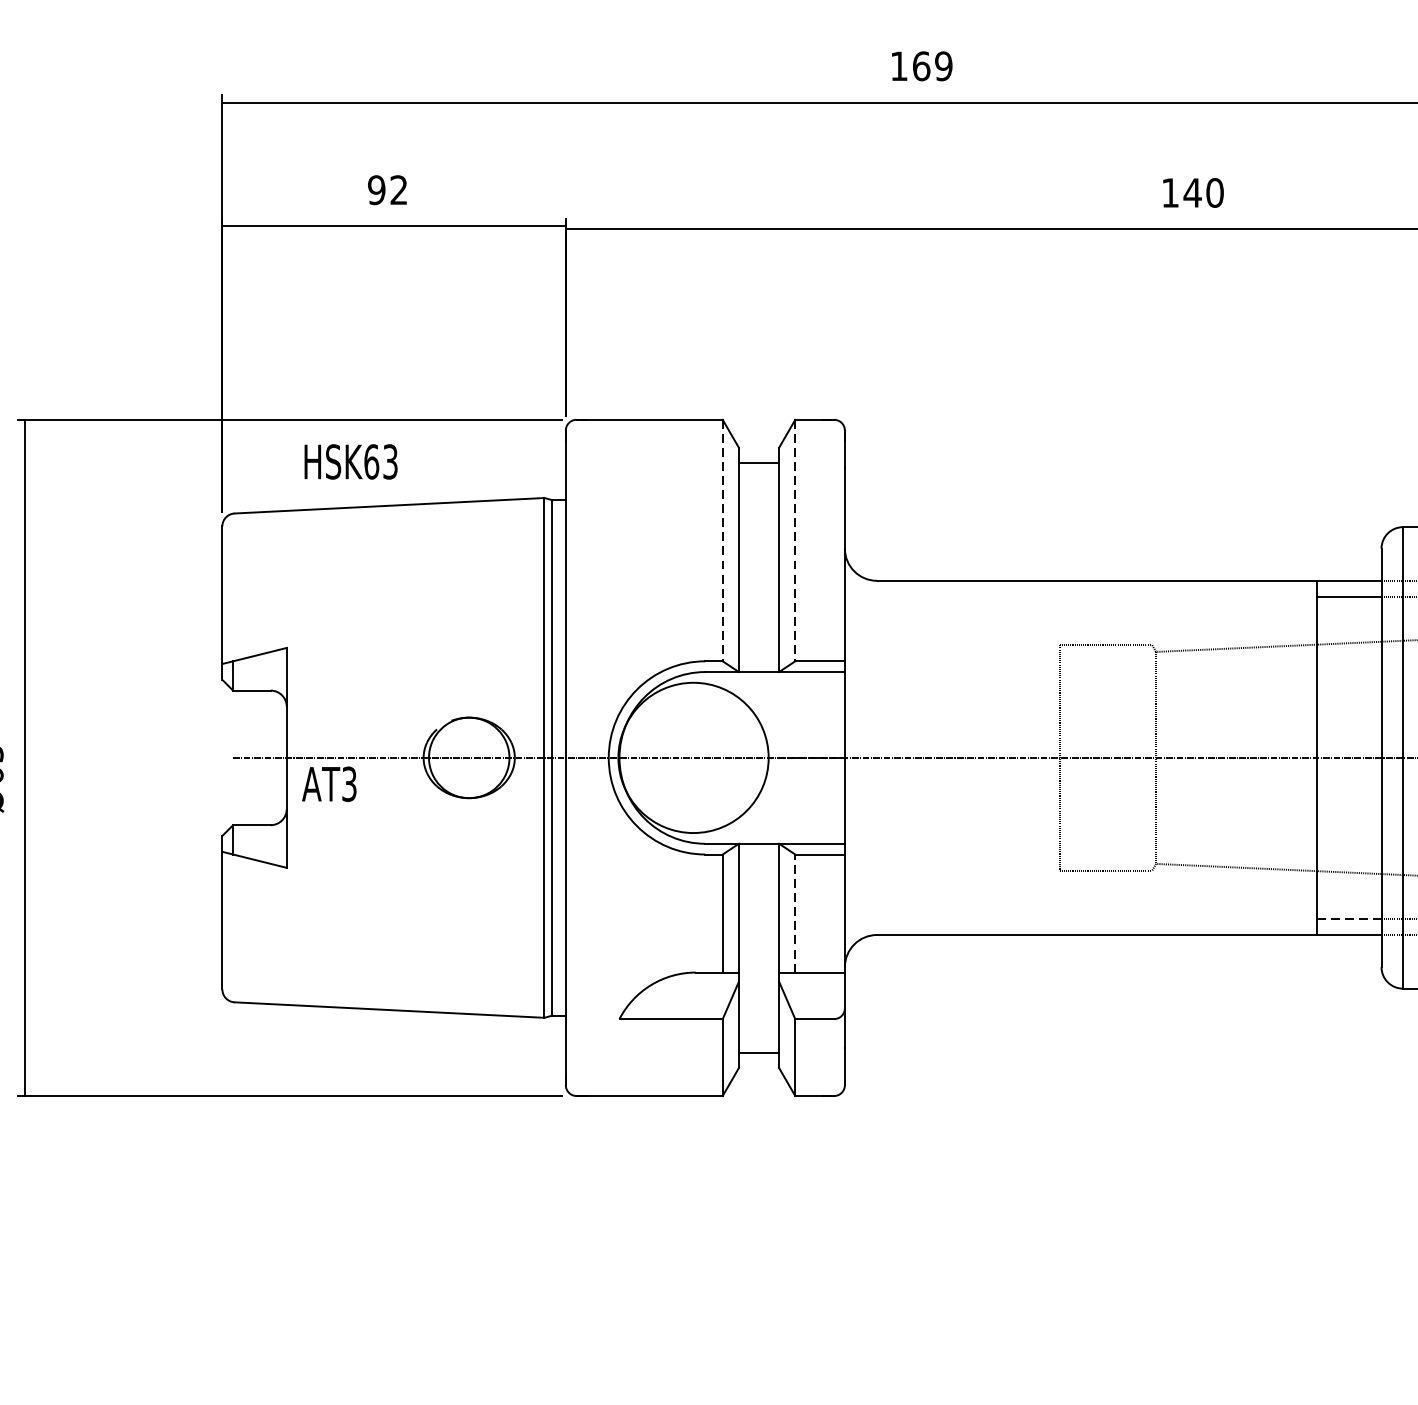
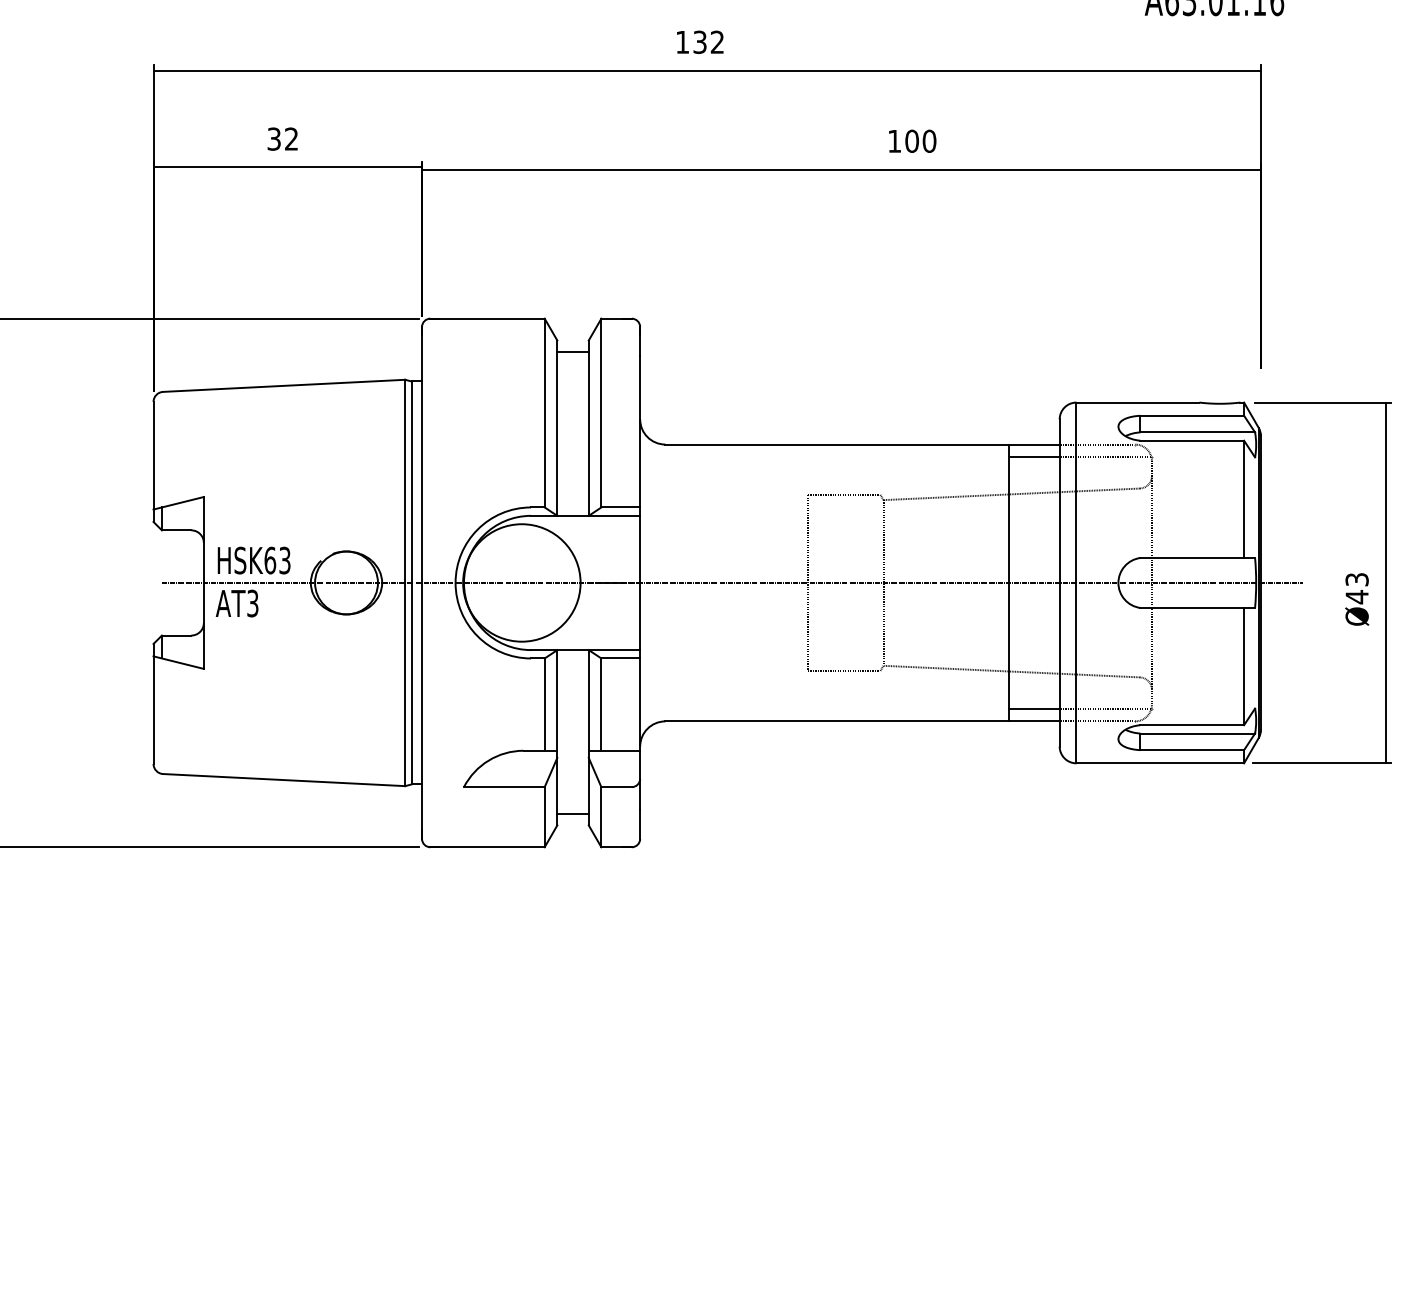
text: (932, 65) -> (708, 41), 169 -> 132
text: (375, 189) -> (273, 138), 92 -> 32
text: (1191, 191) -> (911, 140), 140 -> 100
text: (350, 461) -> (253, 560), moved
line: (722, 541) -> (544, 413), dashed -> solid
line: (795, 541) -> (601, 413), dashed -> solid
line: (795, 913) -> (601, 704), dashed -> solid
line: (1350, 918) -> (1035, 708), dashed -> solid

